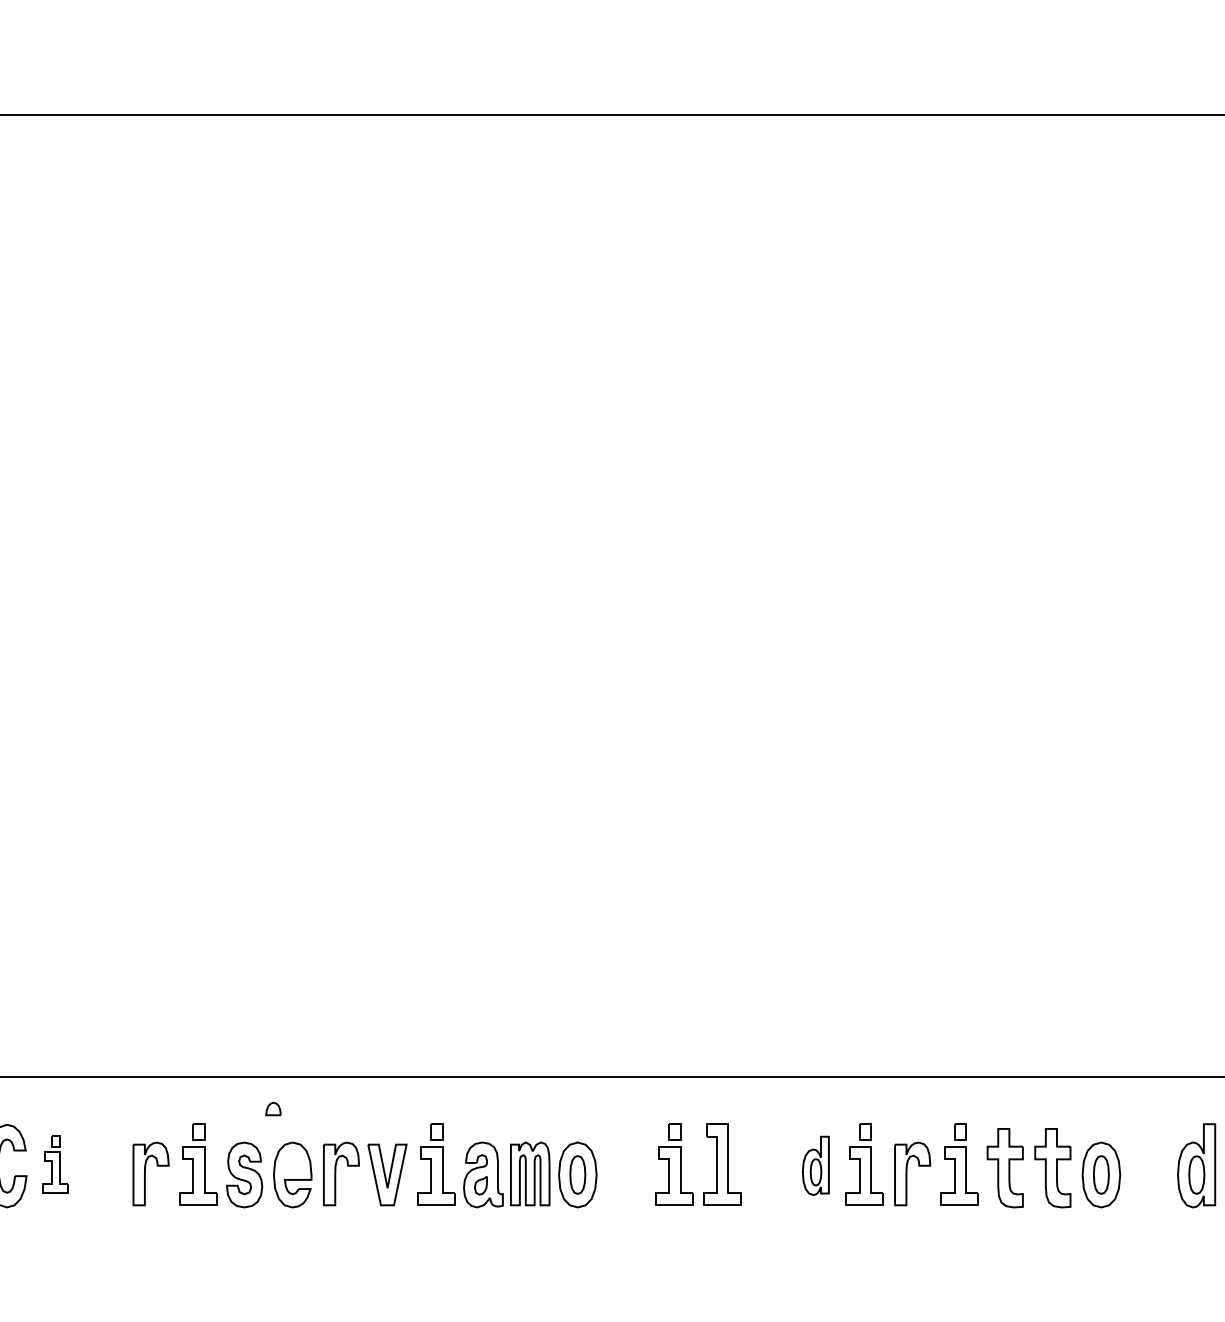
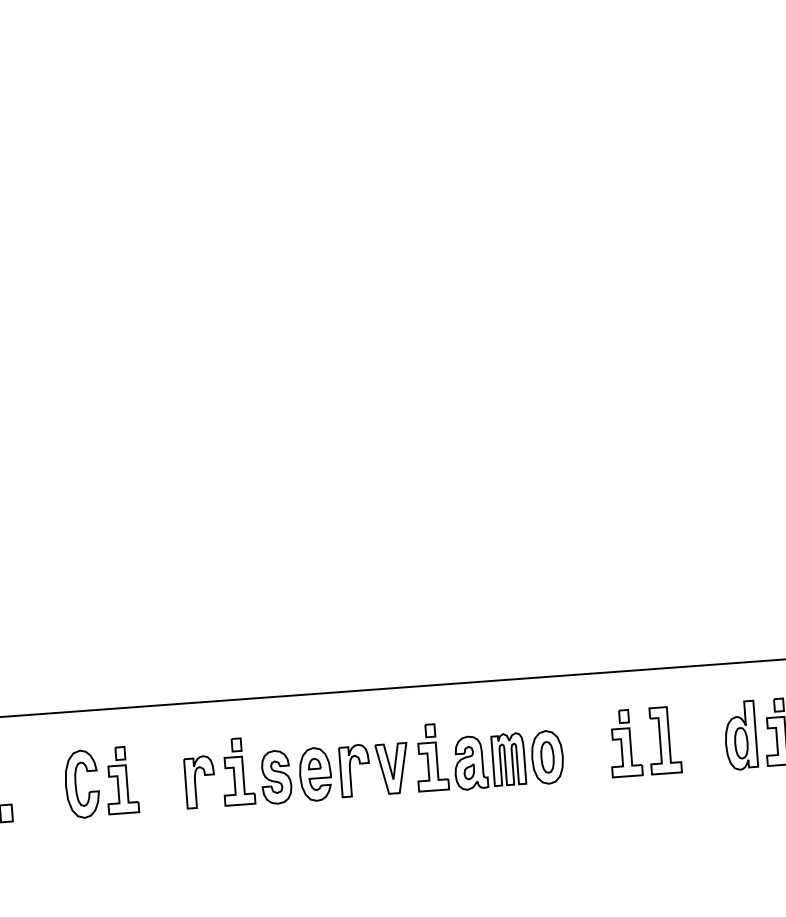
part: (273, 1108) -> (314, 763), moved
part: (55, 1164) -> (121, 780), size x1.43
part: (815, 1165) -> (740, 735), size x1.43

